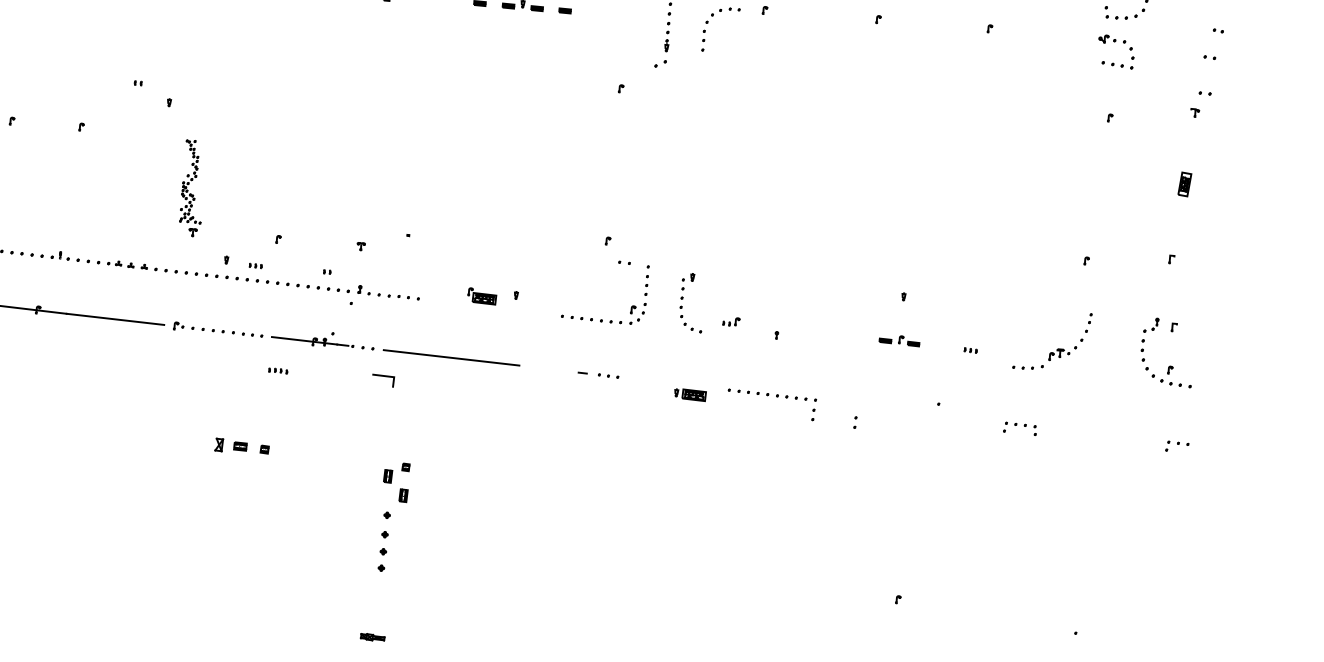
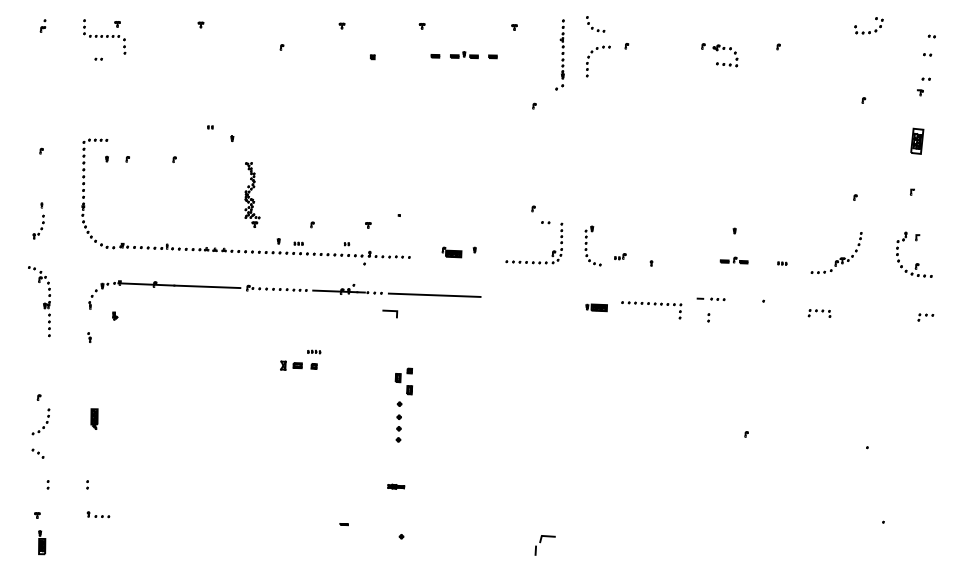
part: (1115, 42) -> (724, 49), moved
part: (1185, 183) -> (917, 140), size x1.6
part: (278, 370) -> (314, 351), moved
part: (597, 375) -> (710, 299), moved

